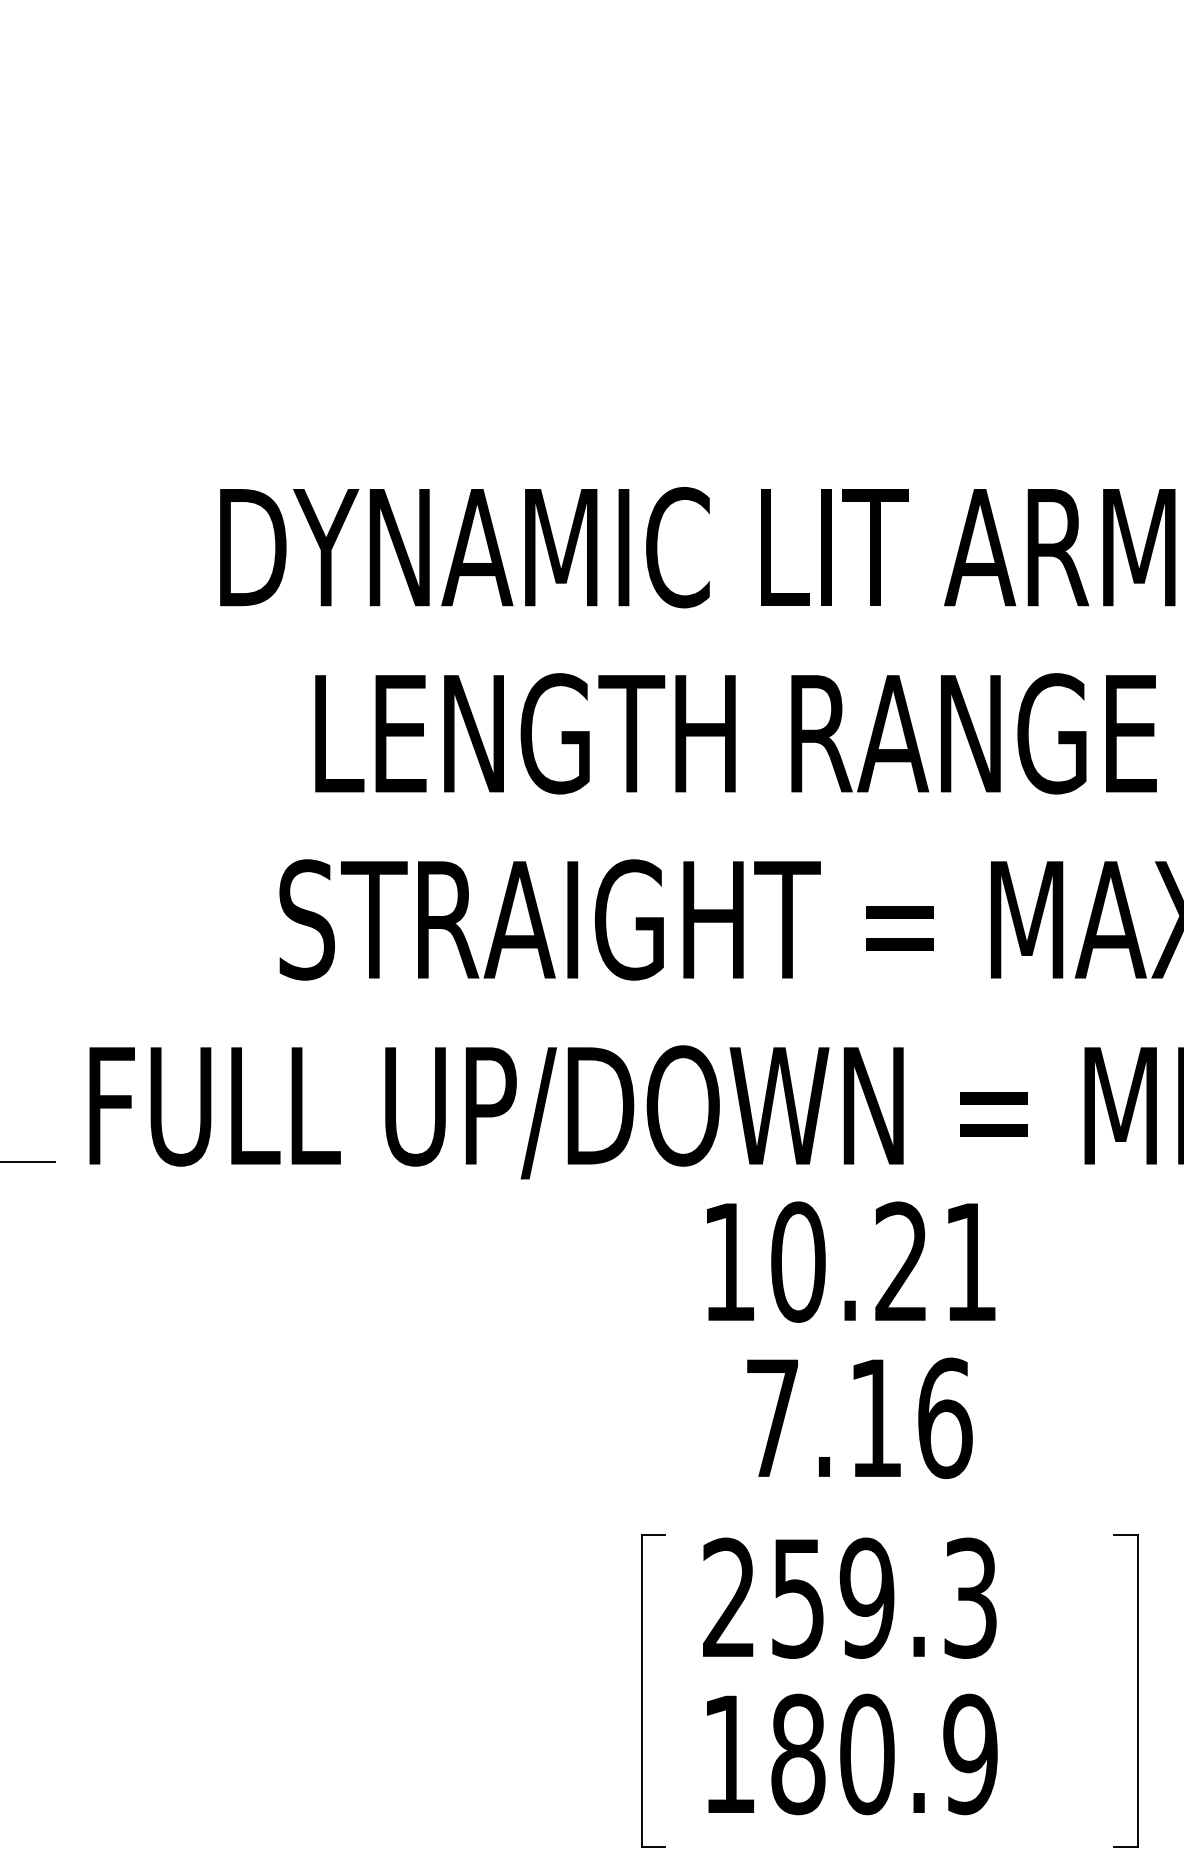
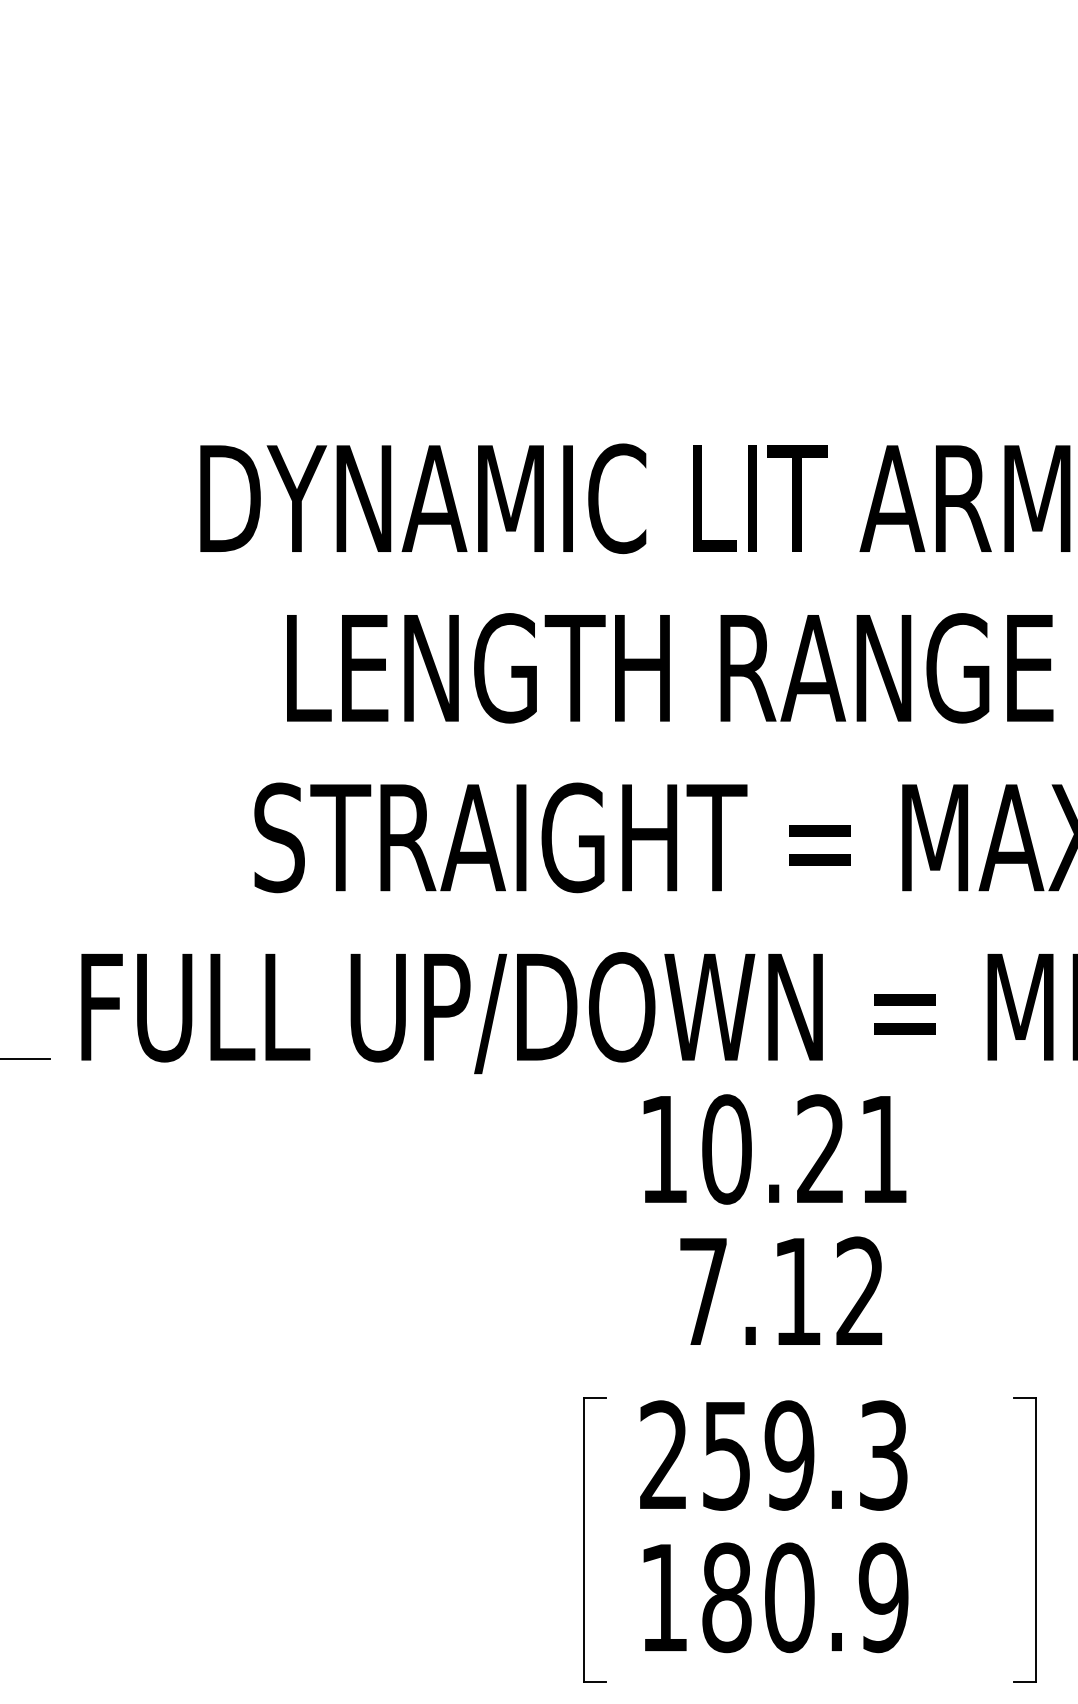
text: (945, 1418) -> (860, 1291), 7.16 -> 7.12

